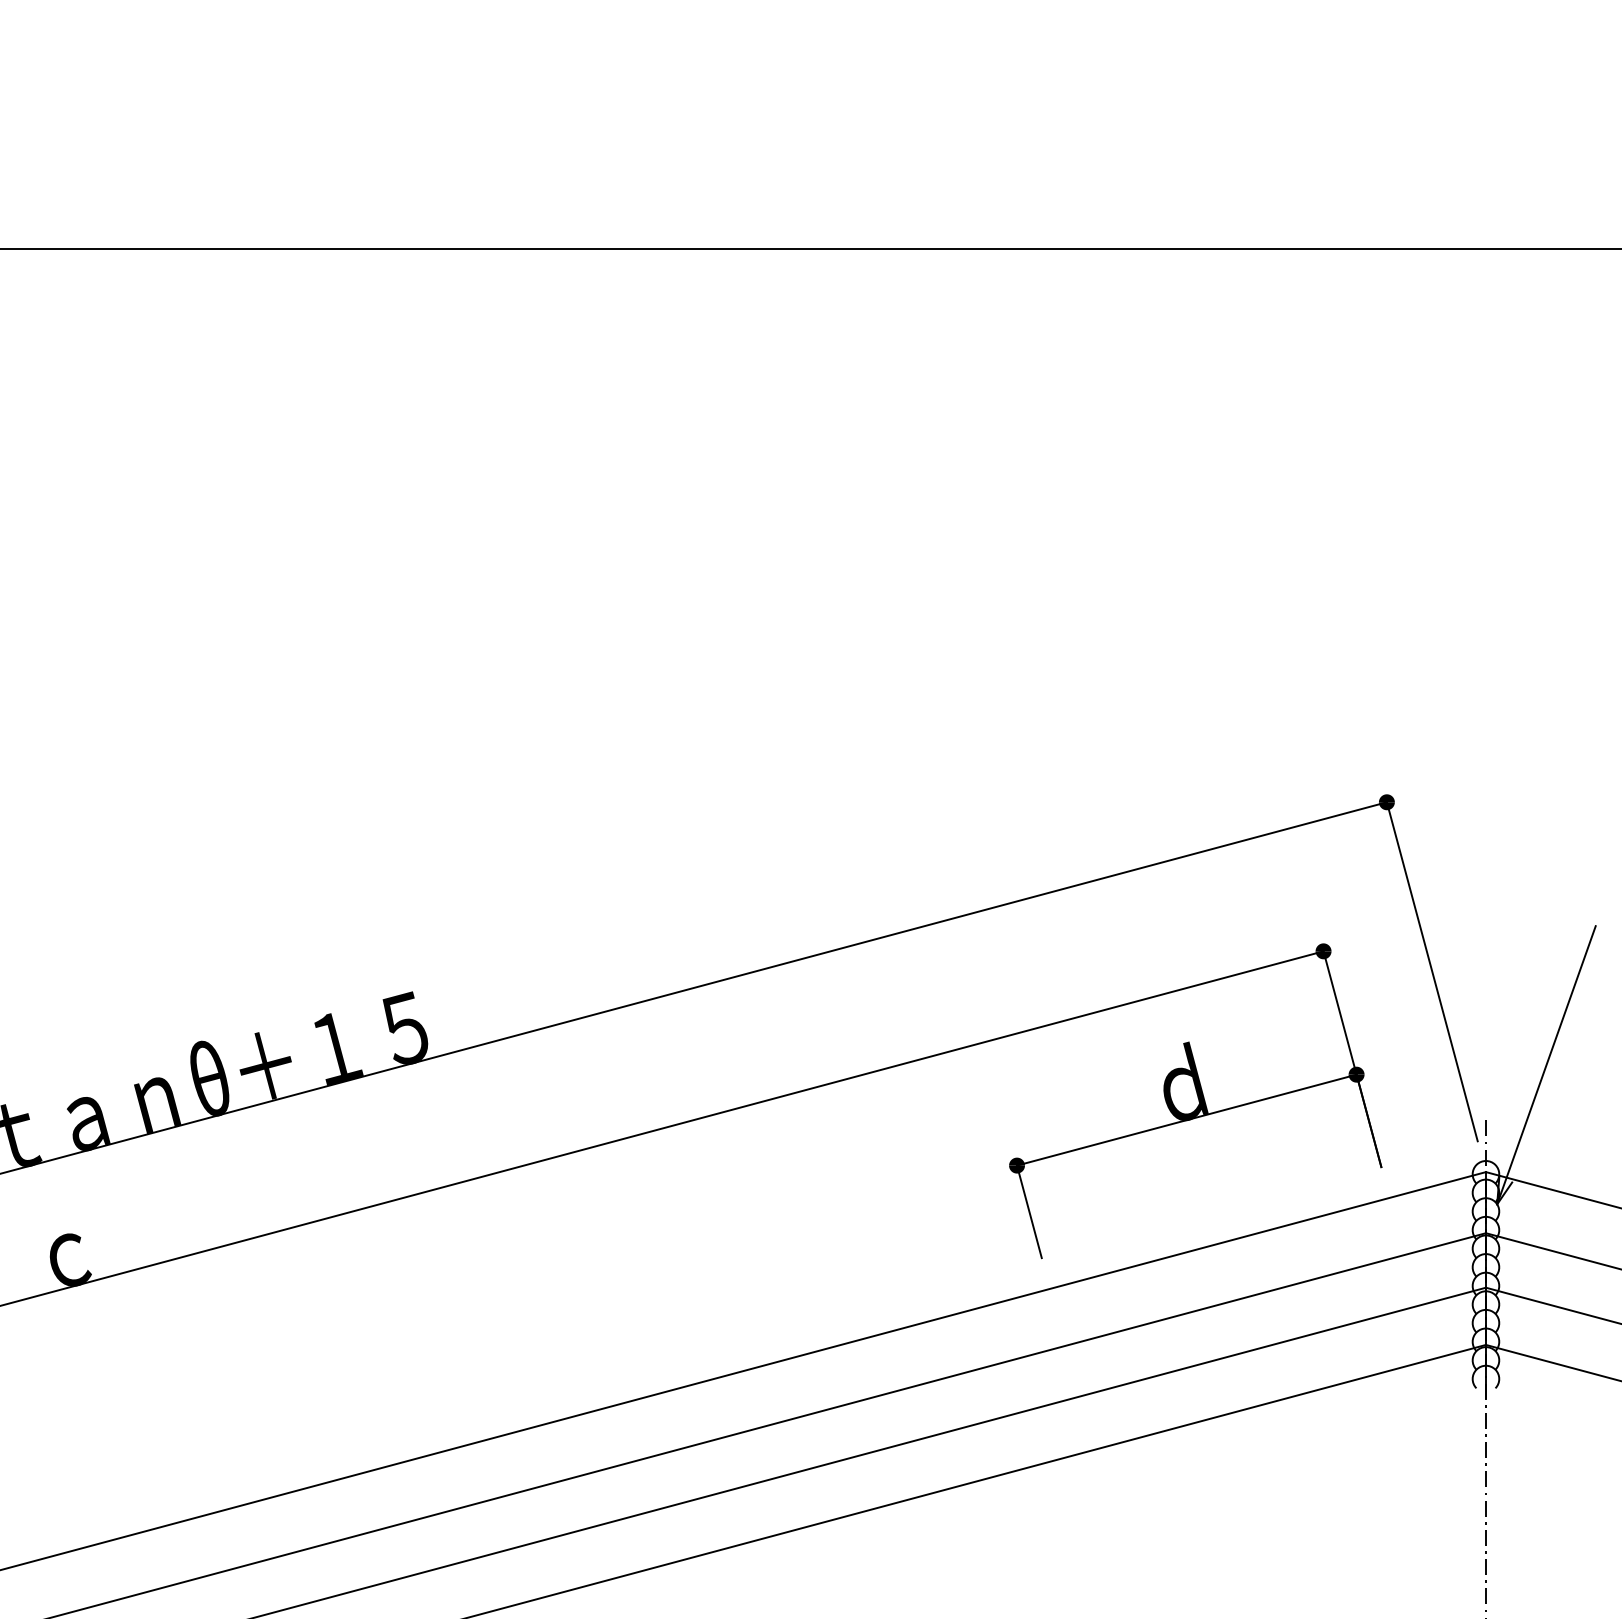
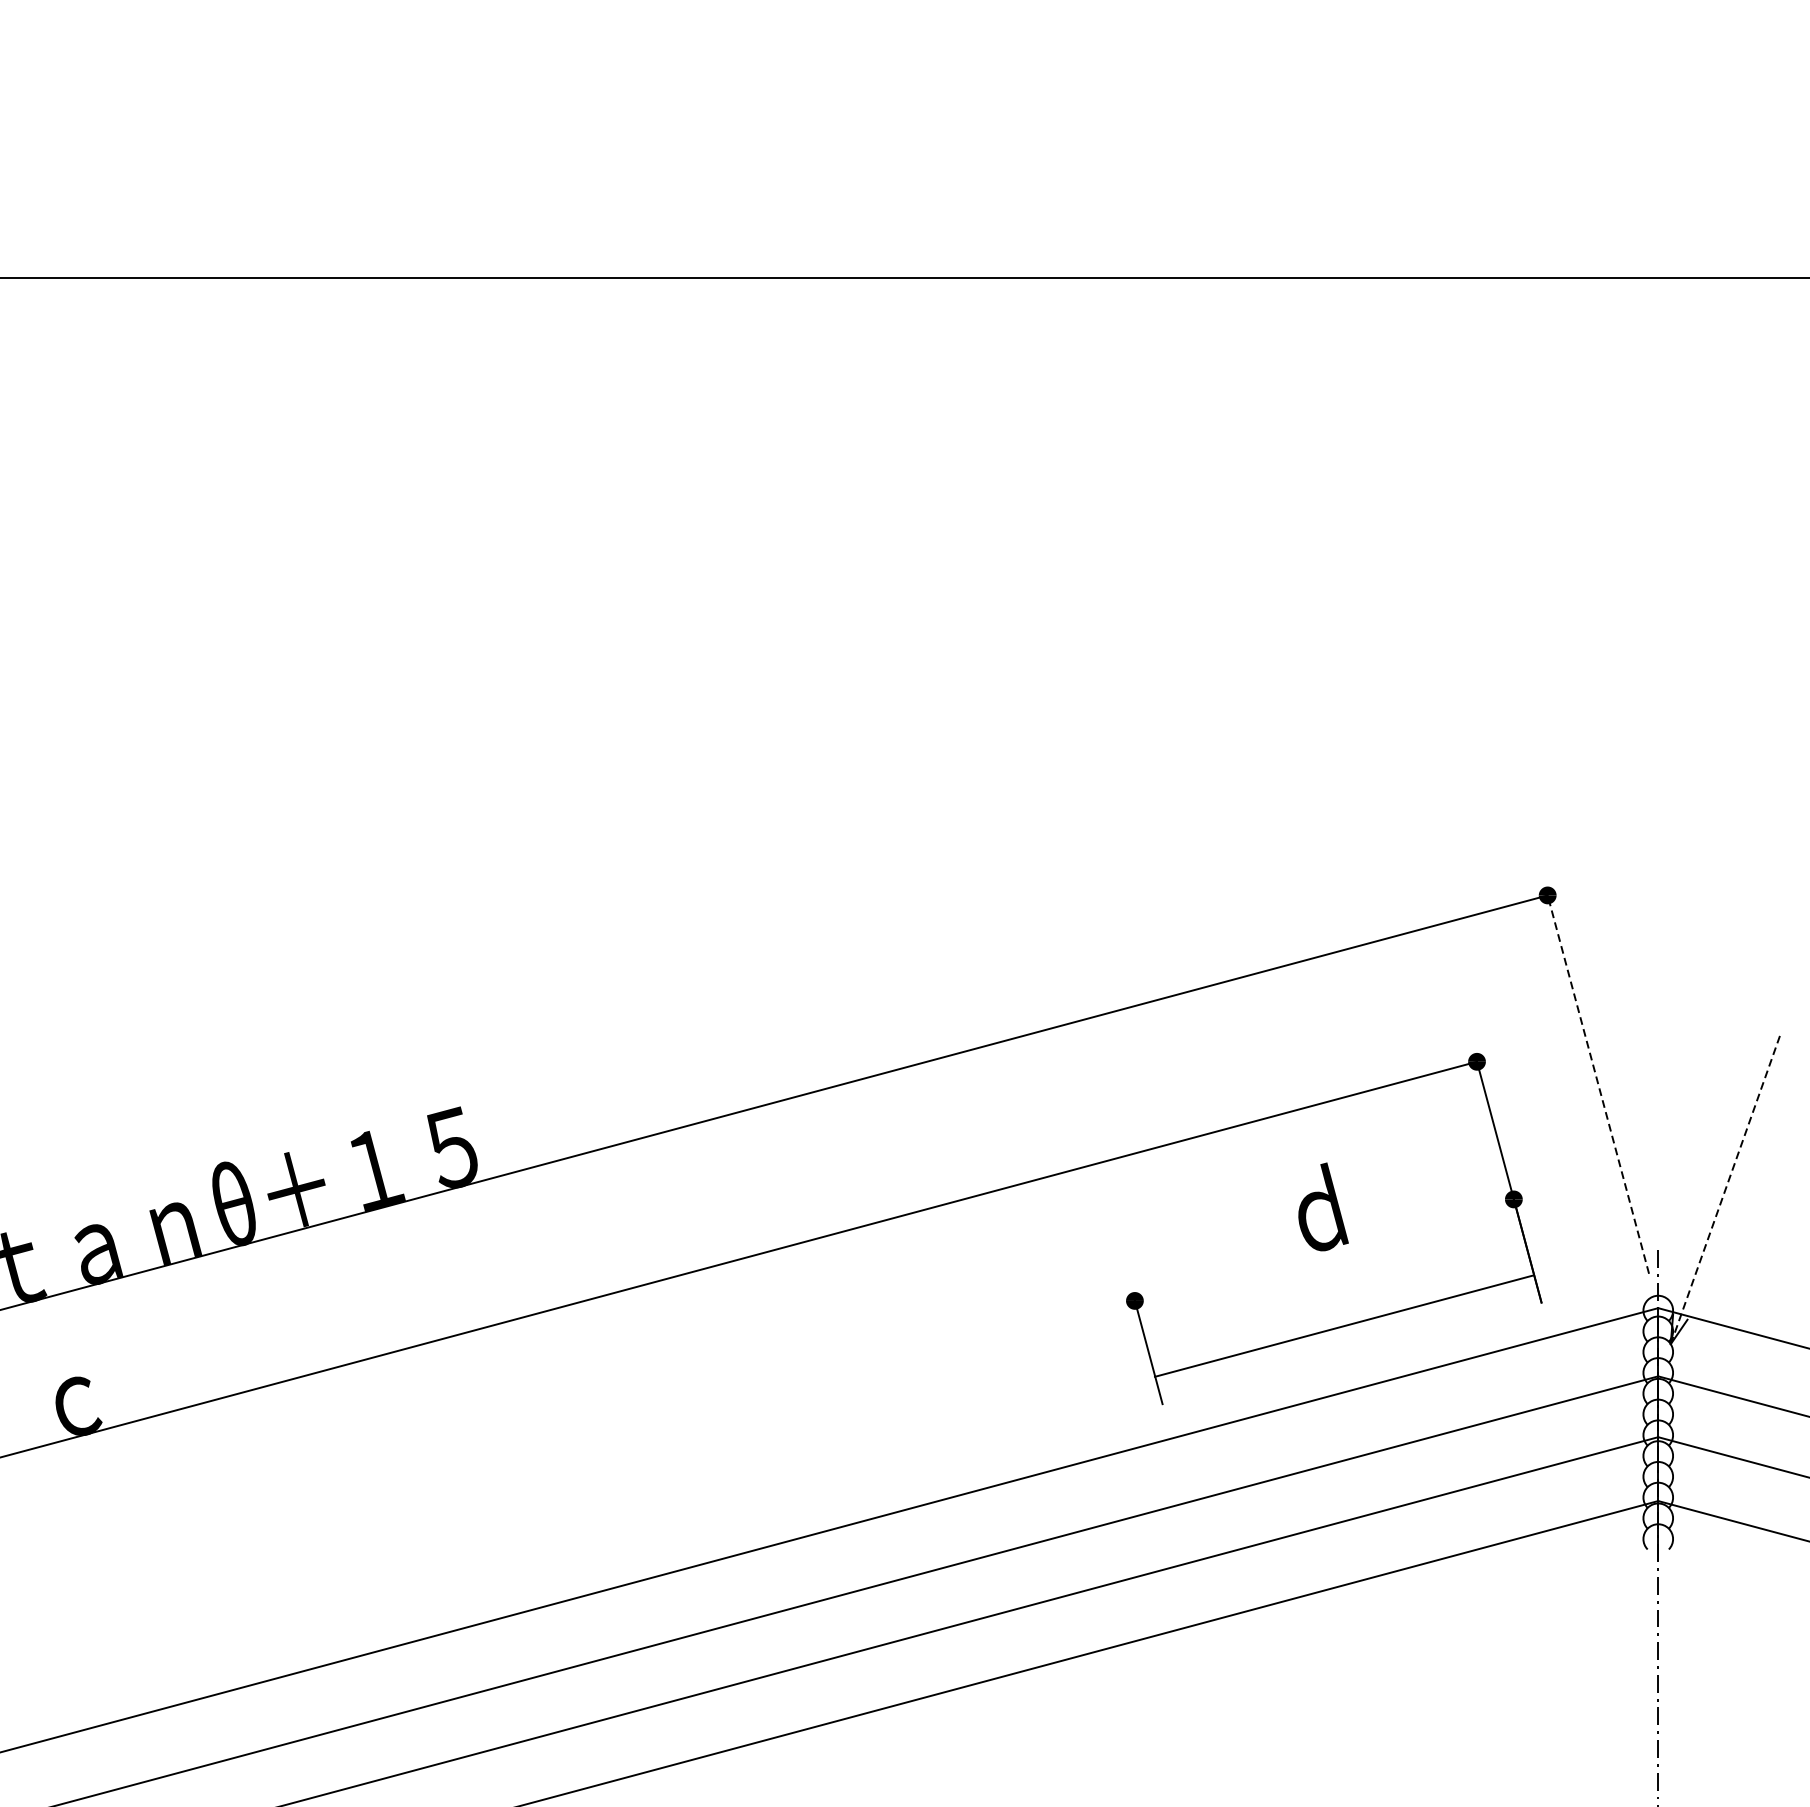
line: (1431, 968) -> (1597, 1080), solid -> dashed
line: (1546, 1065) -> (1725, 1189), solid -> dashed
line: (1186, 1119) -> (1344, 1325), moved

